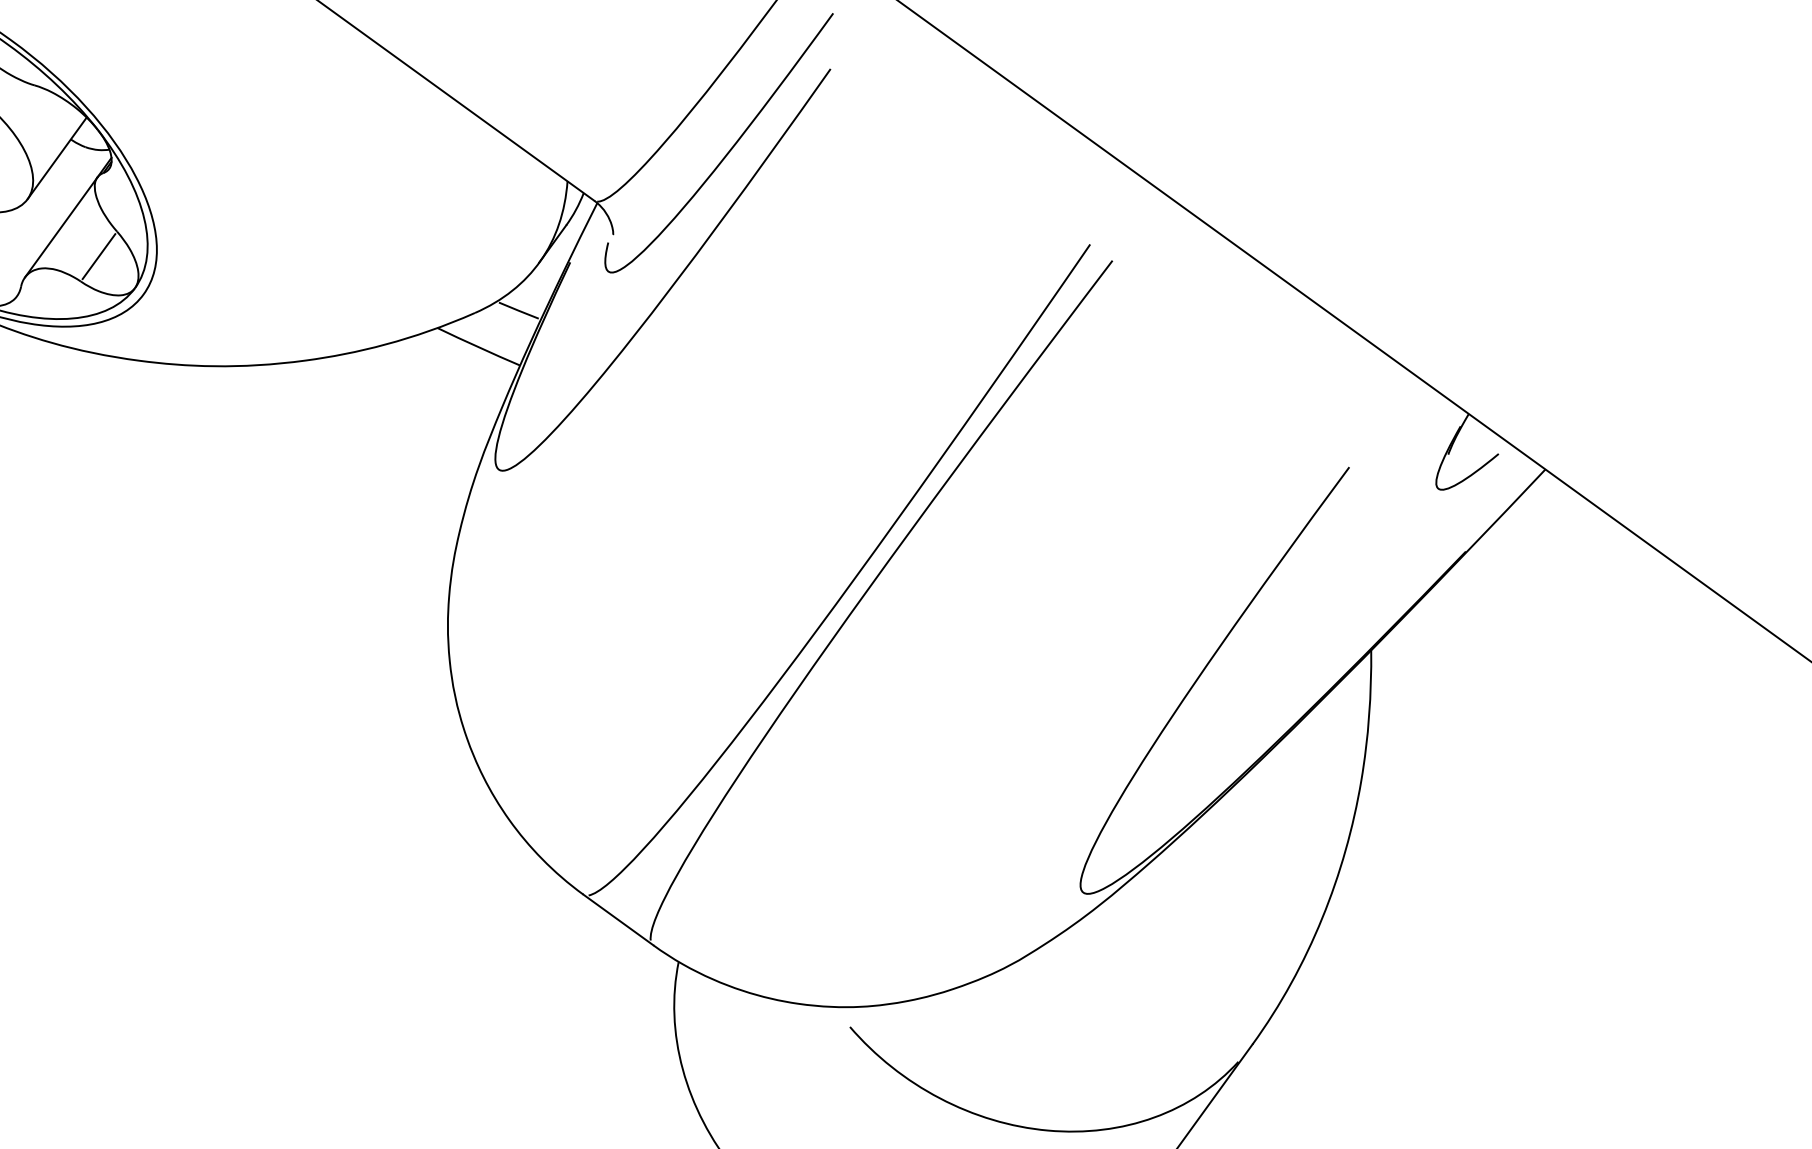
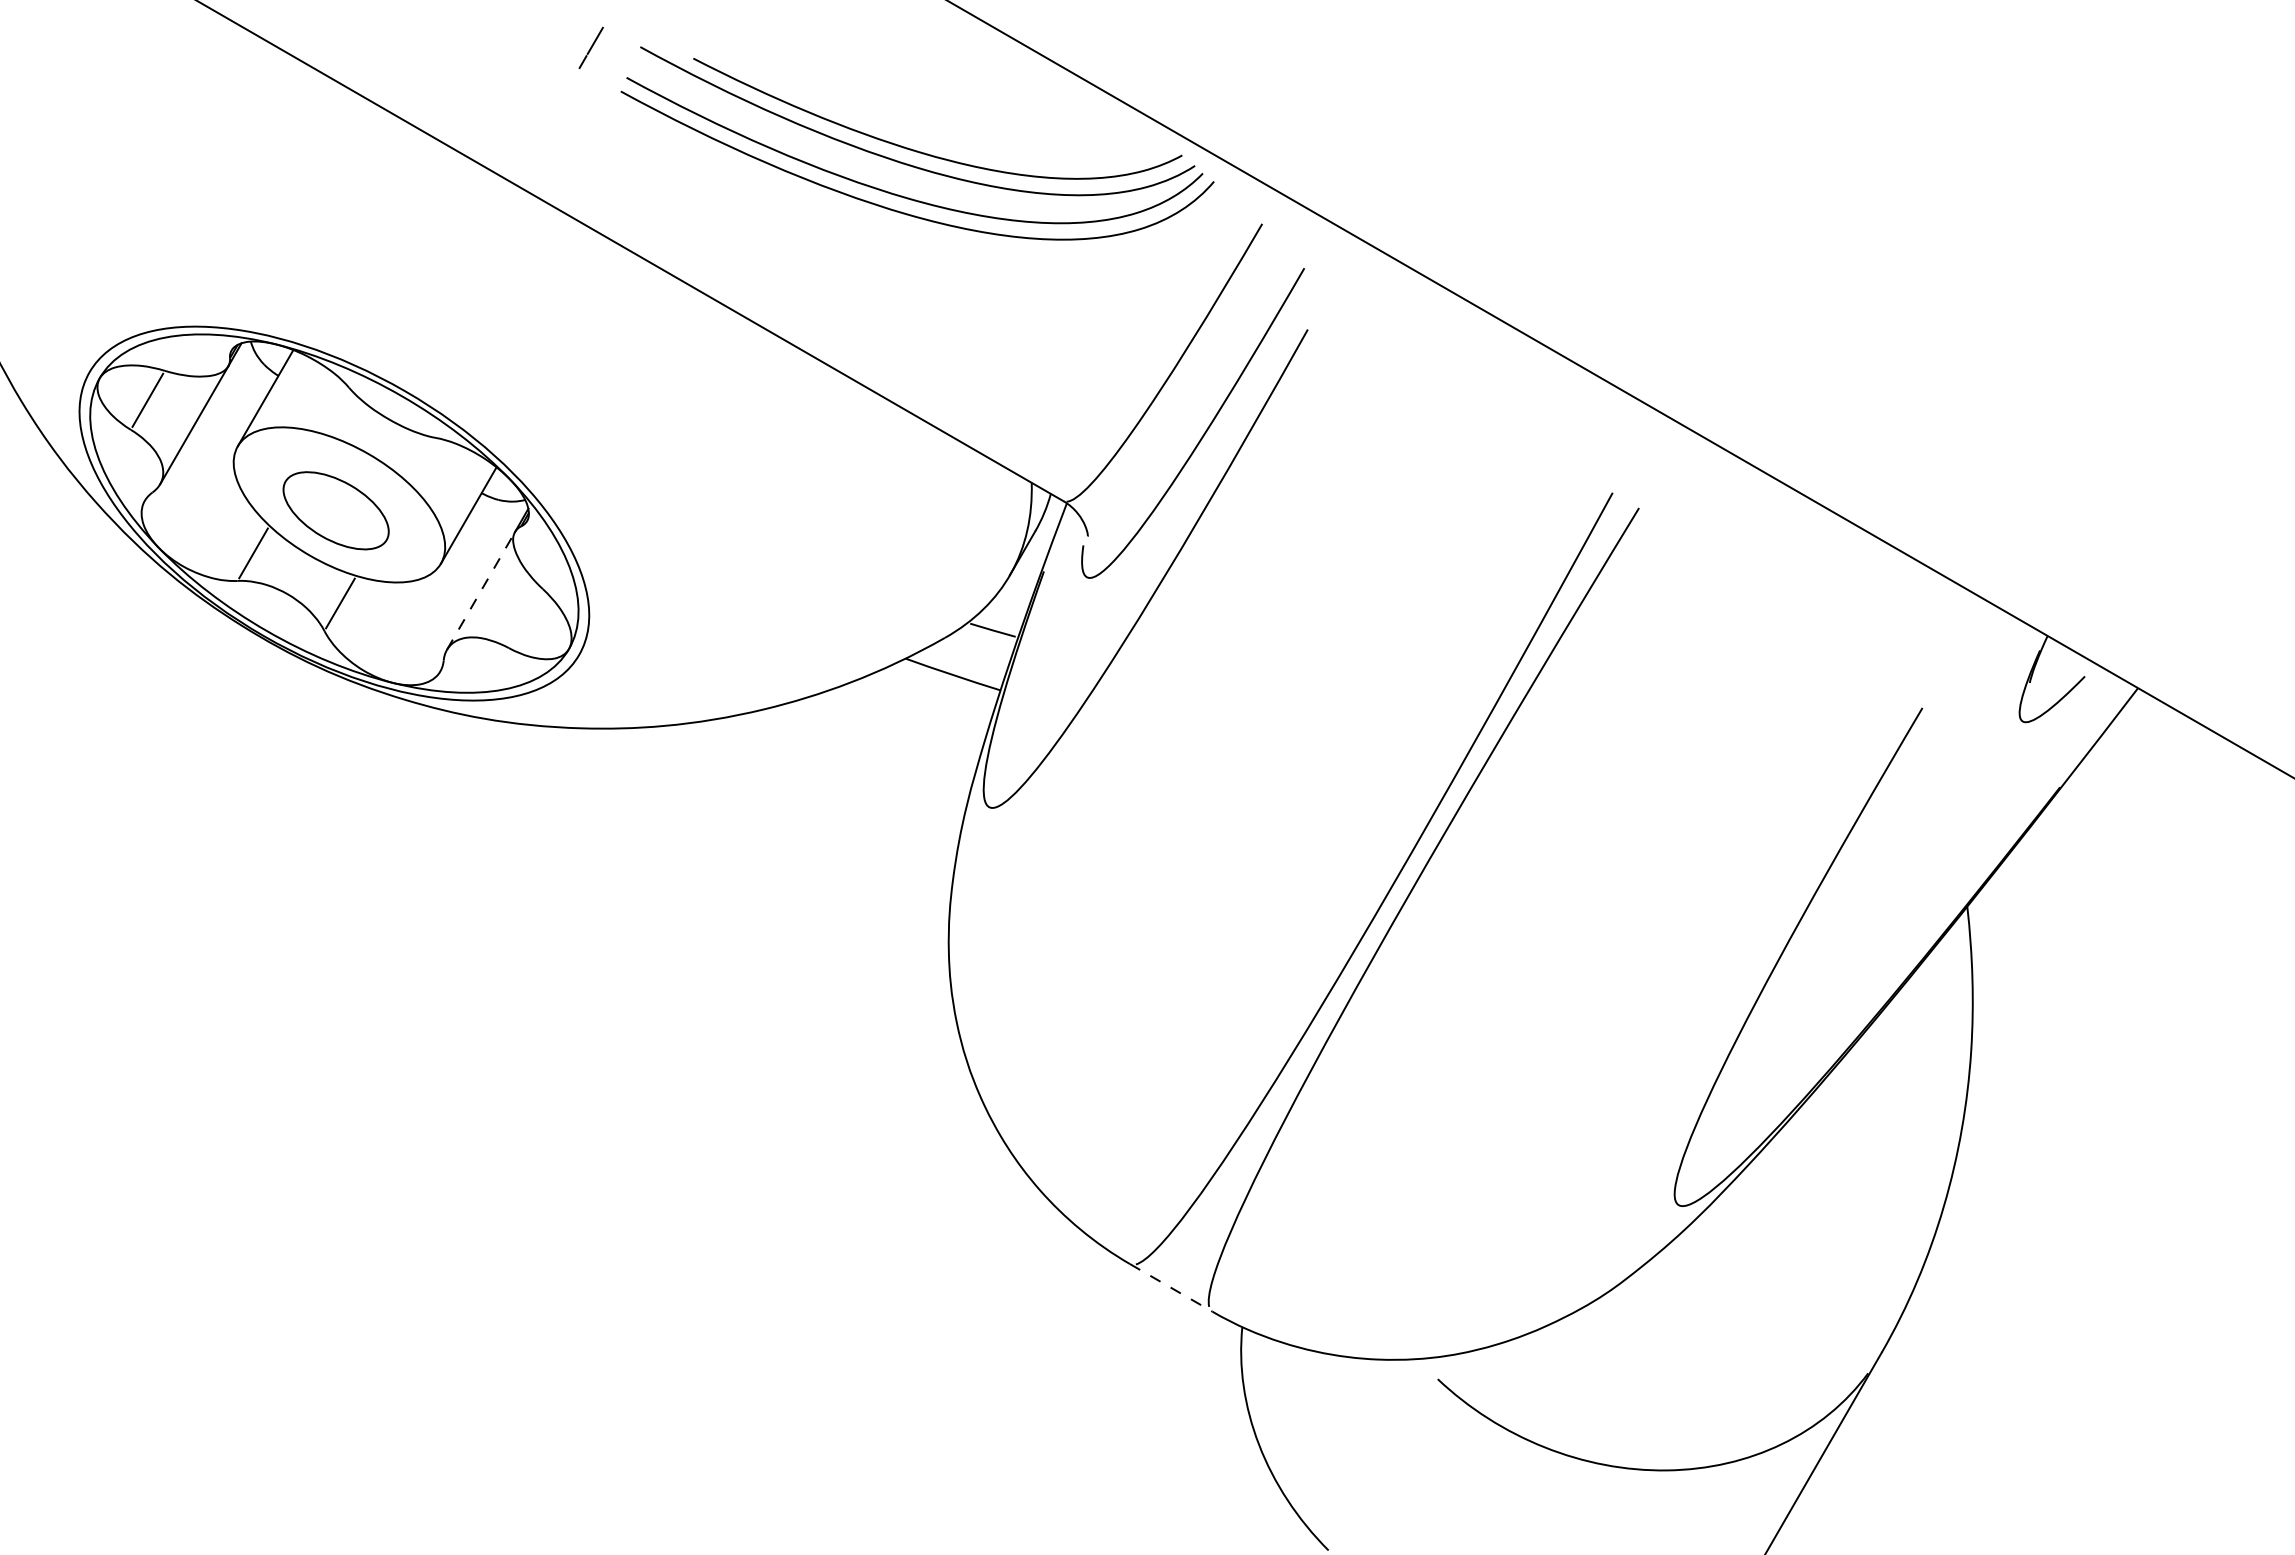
line: (61, 227) -> (481, 590), solid -> dashed
line: (98, 256) -> (525, 618), removed
line: (618, 919) -> (1171, 1287), solid -> dashed

